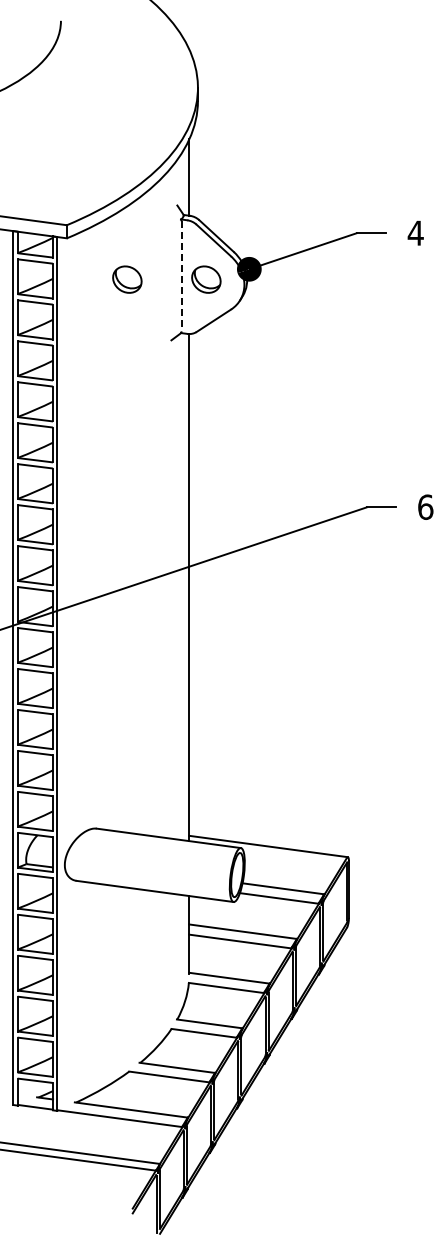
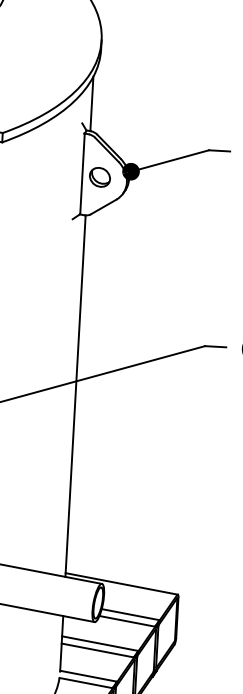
line: (181, 276) -> (82, 174), dashed -> solid
part: (127, 279) -> (43, 174), removed

